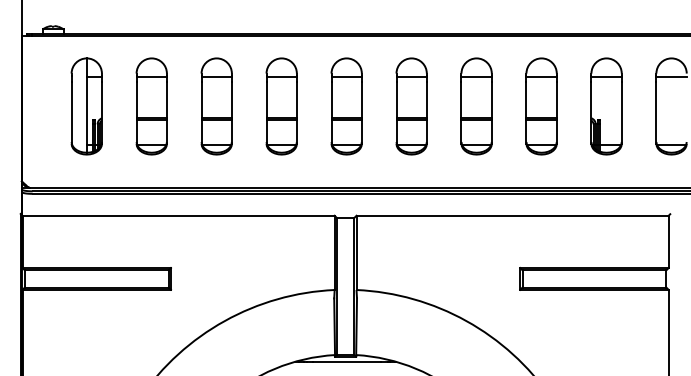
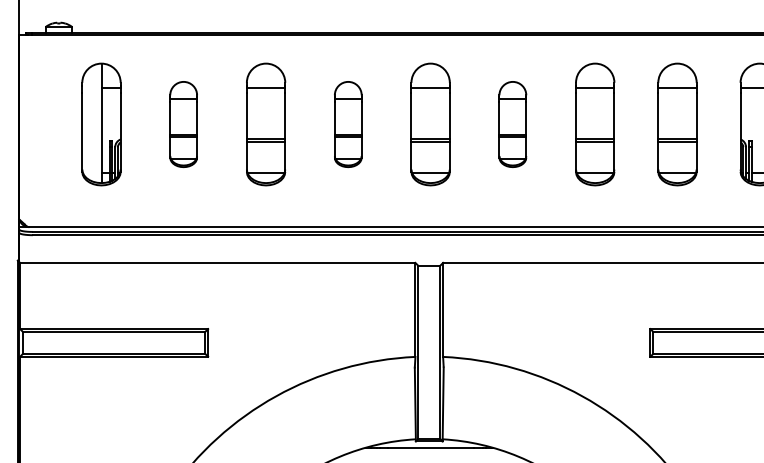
part: (151, 106) -> (183, 124), size x0.7
part: (281, 106) -> (348, 124), size x0.7
part: (411, 106) -> (512, 124), size x0.7

